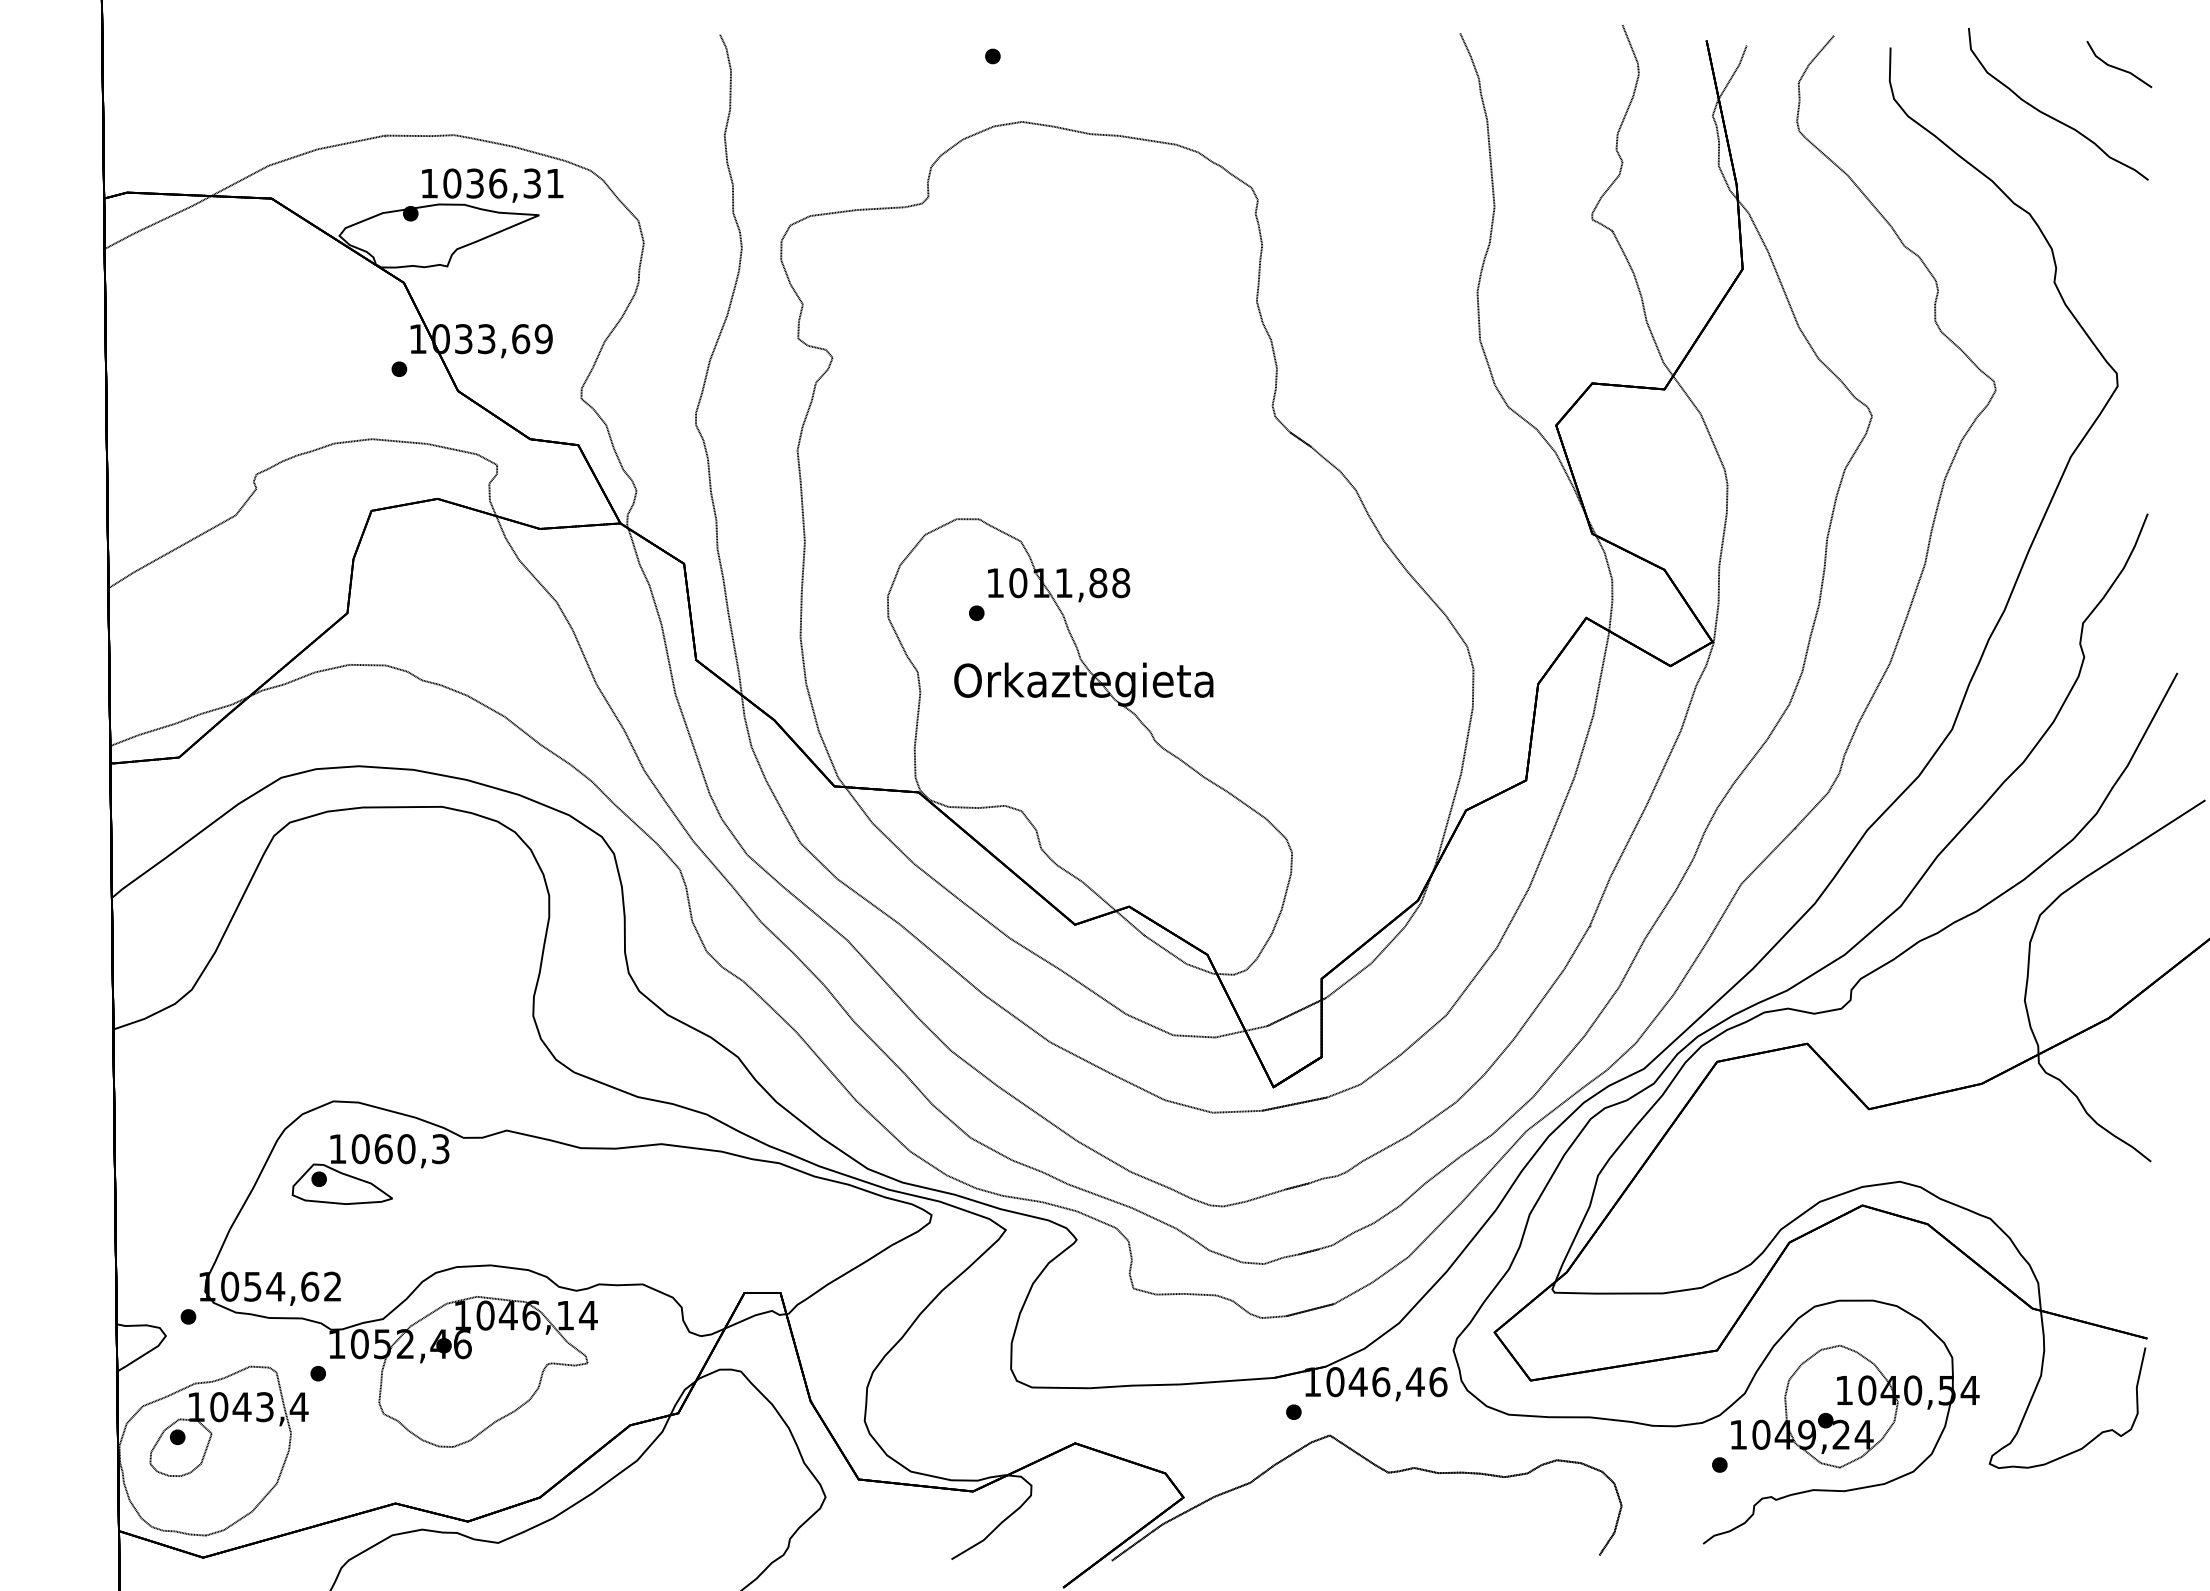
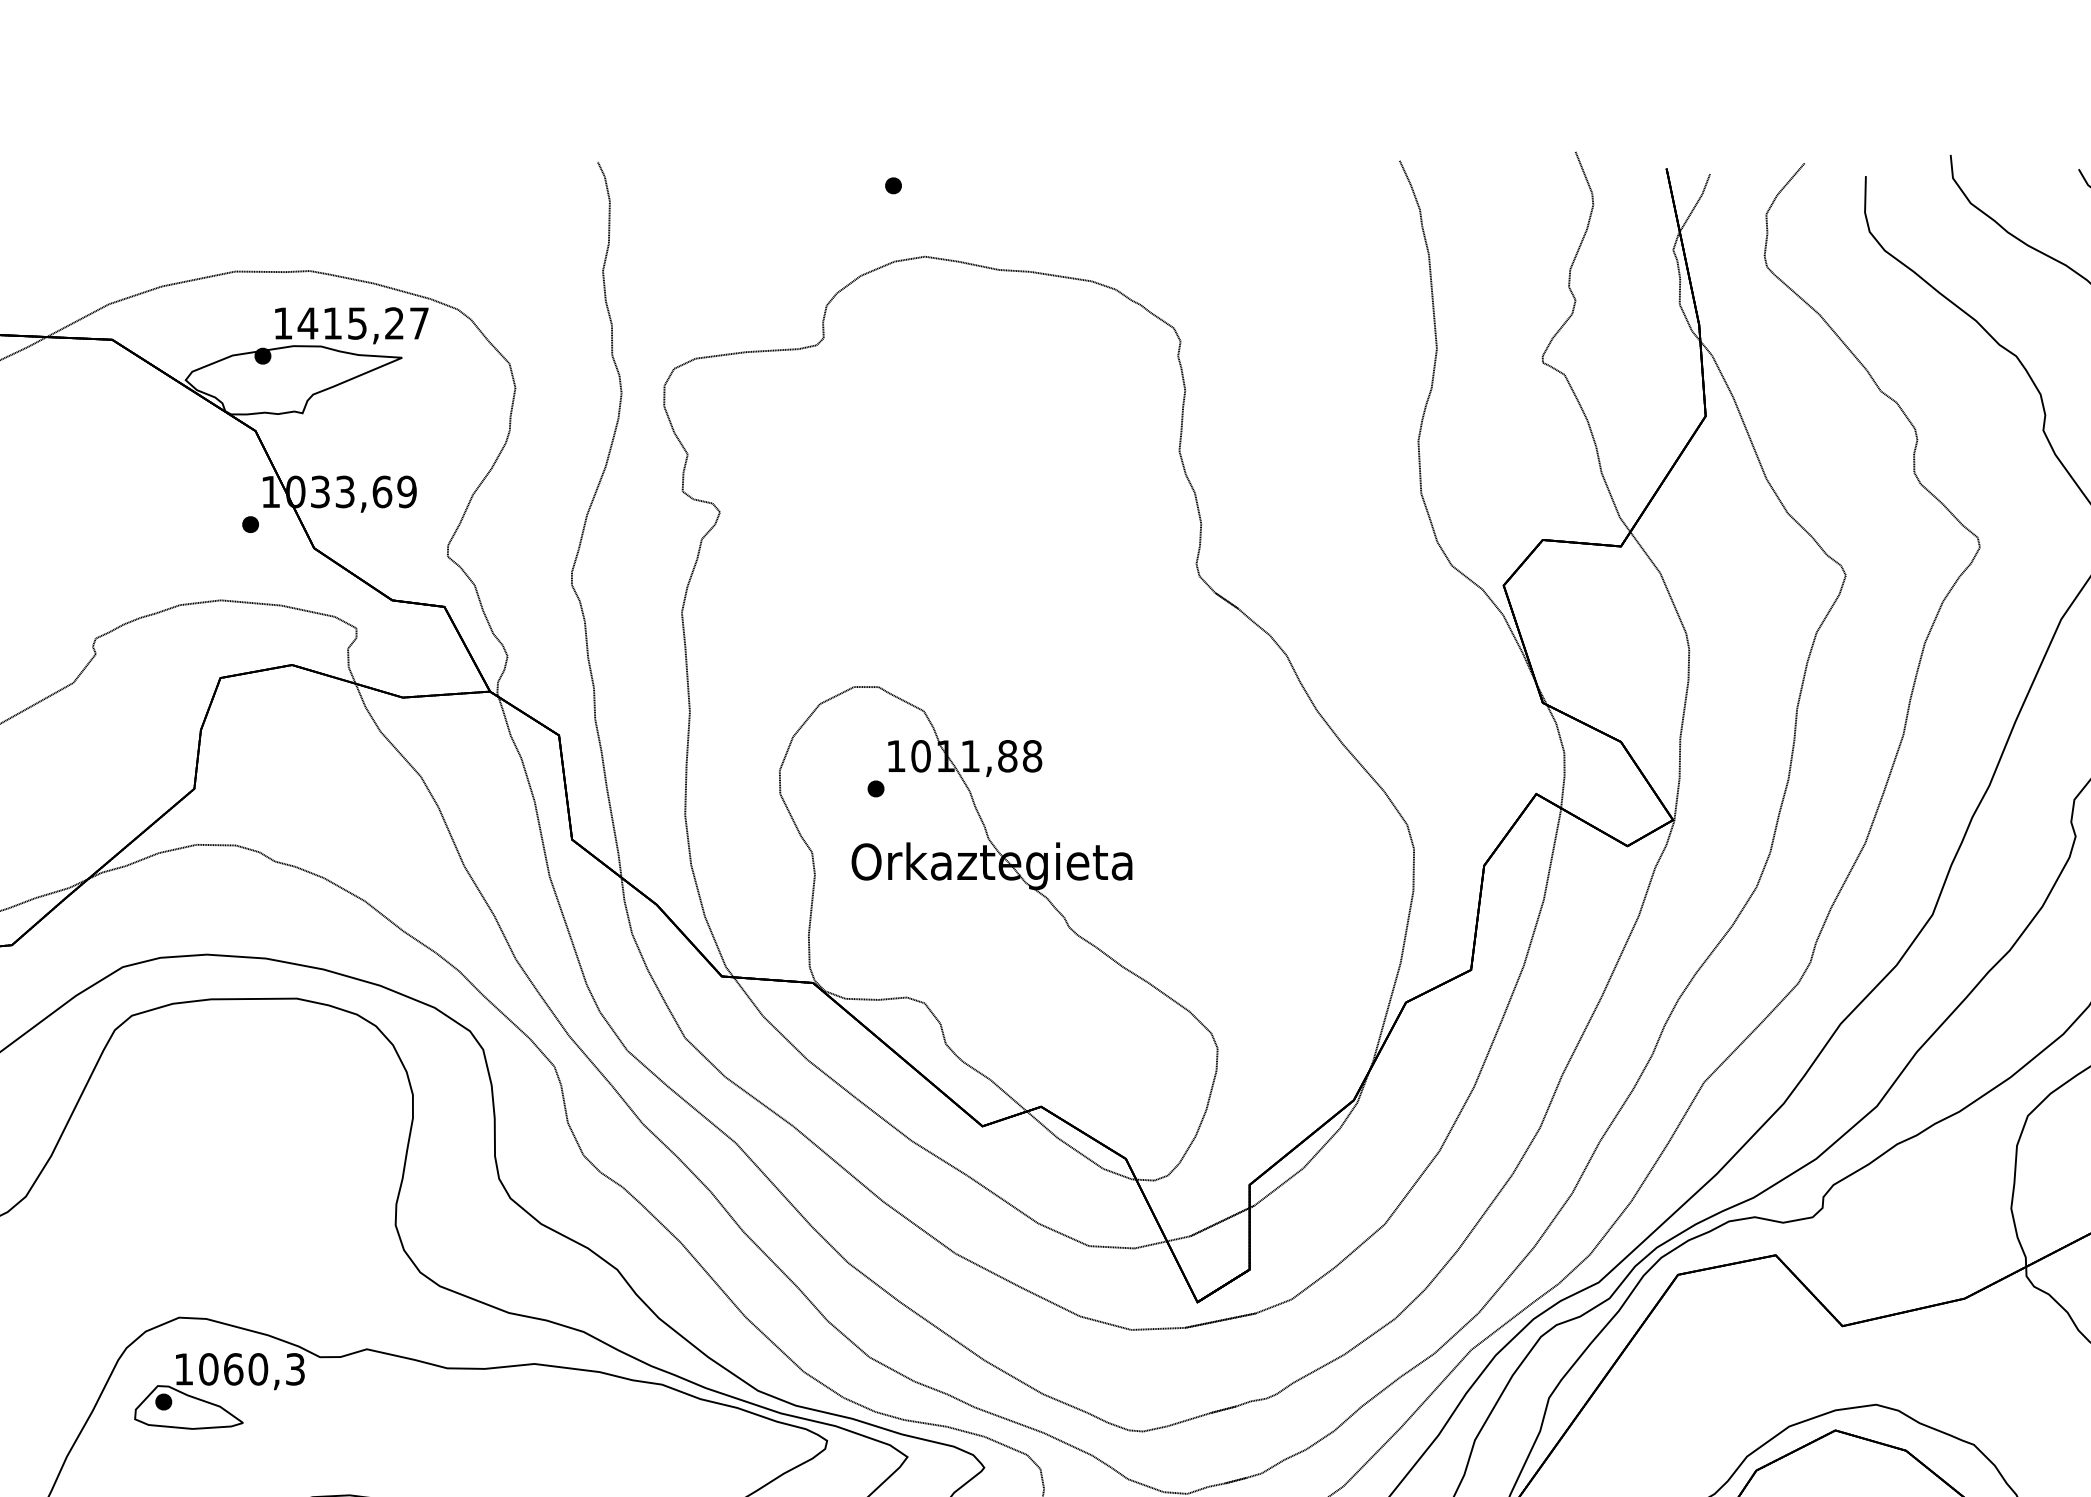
text: (502, 183) -> (362, 323), 1036,31 -> 1415,27

